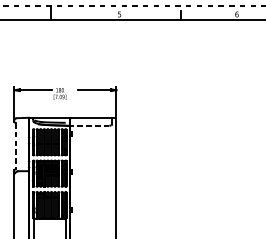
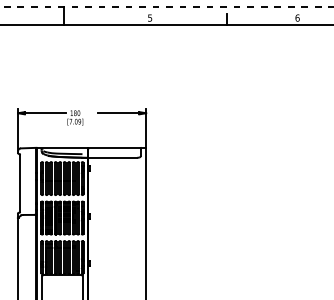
line: (89, 125) -> (112, 157), dashed -> solid
line: (15, 146) -> (19, 183), dashed -> solid

